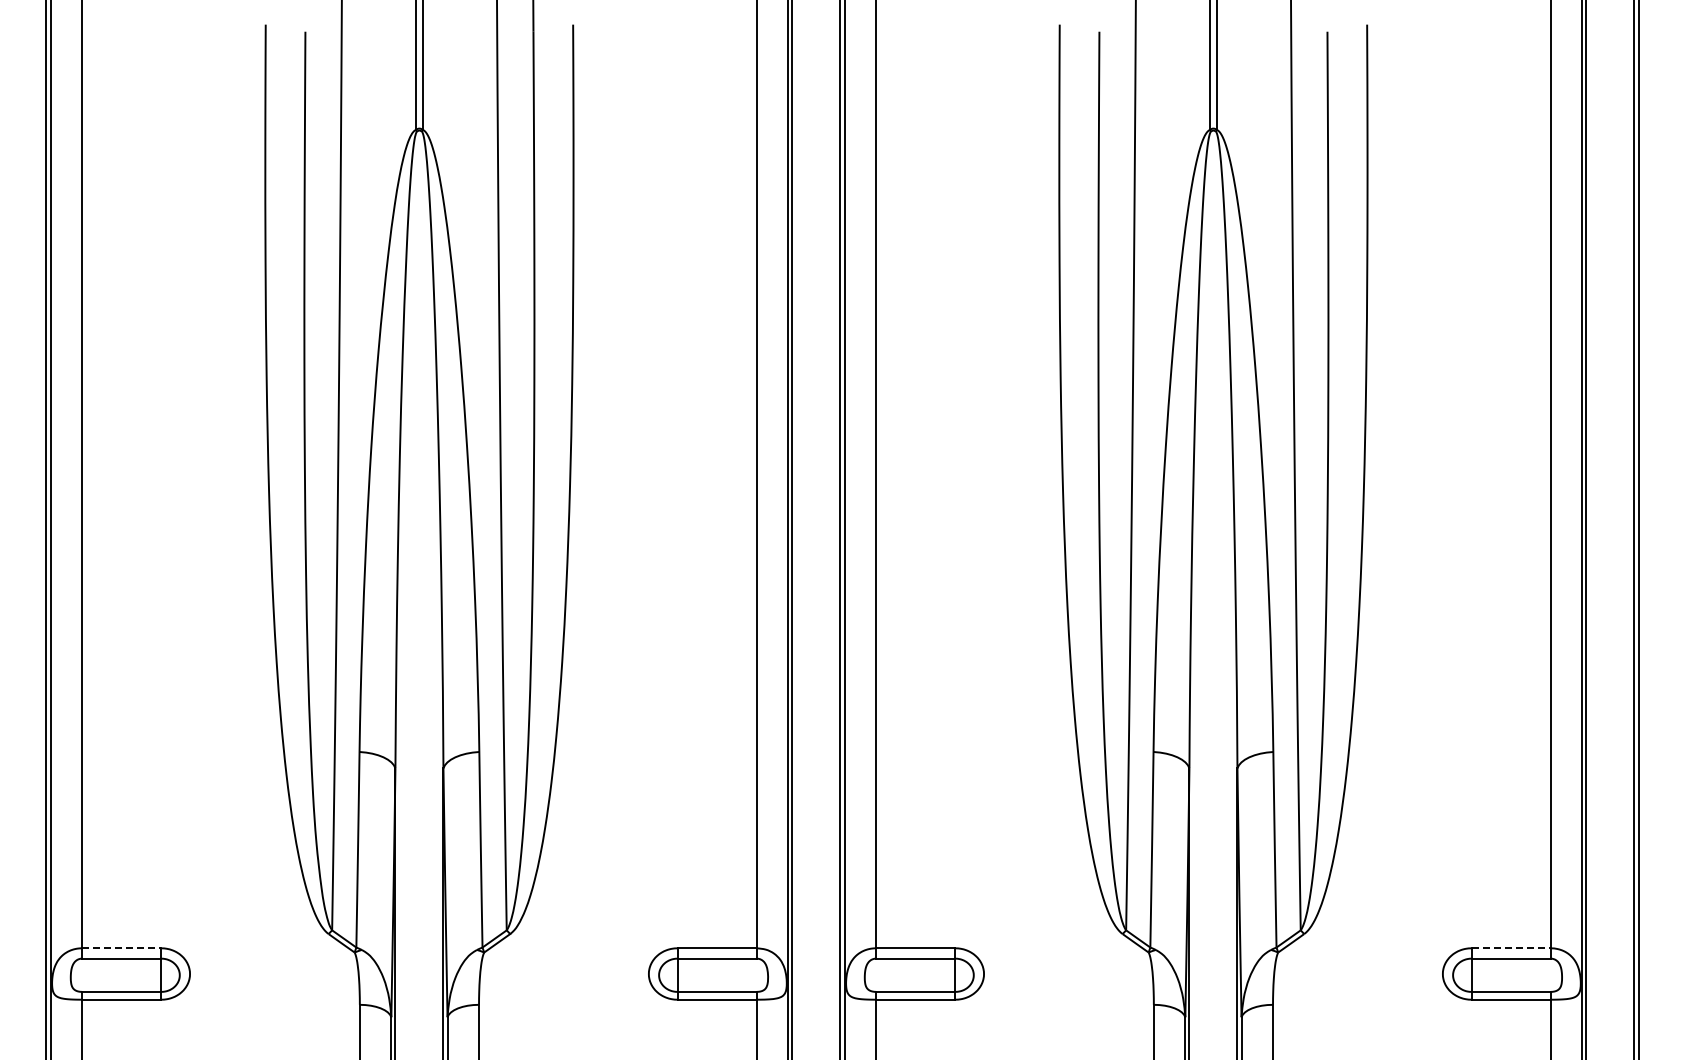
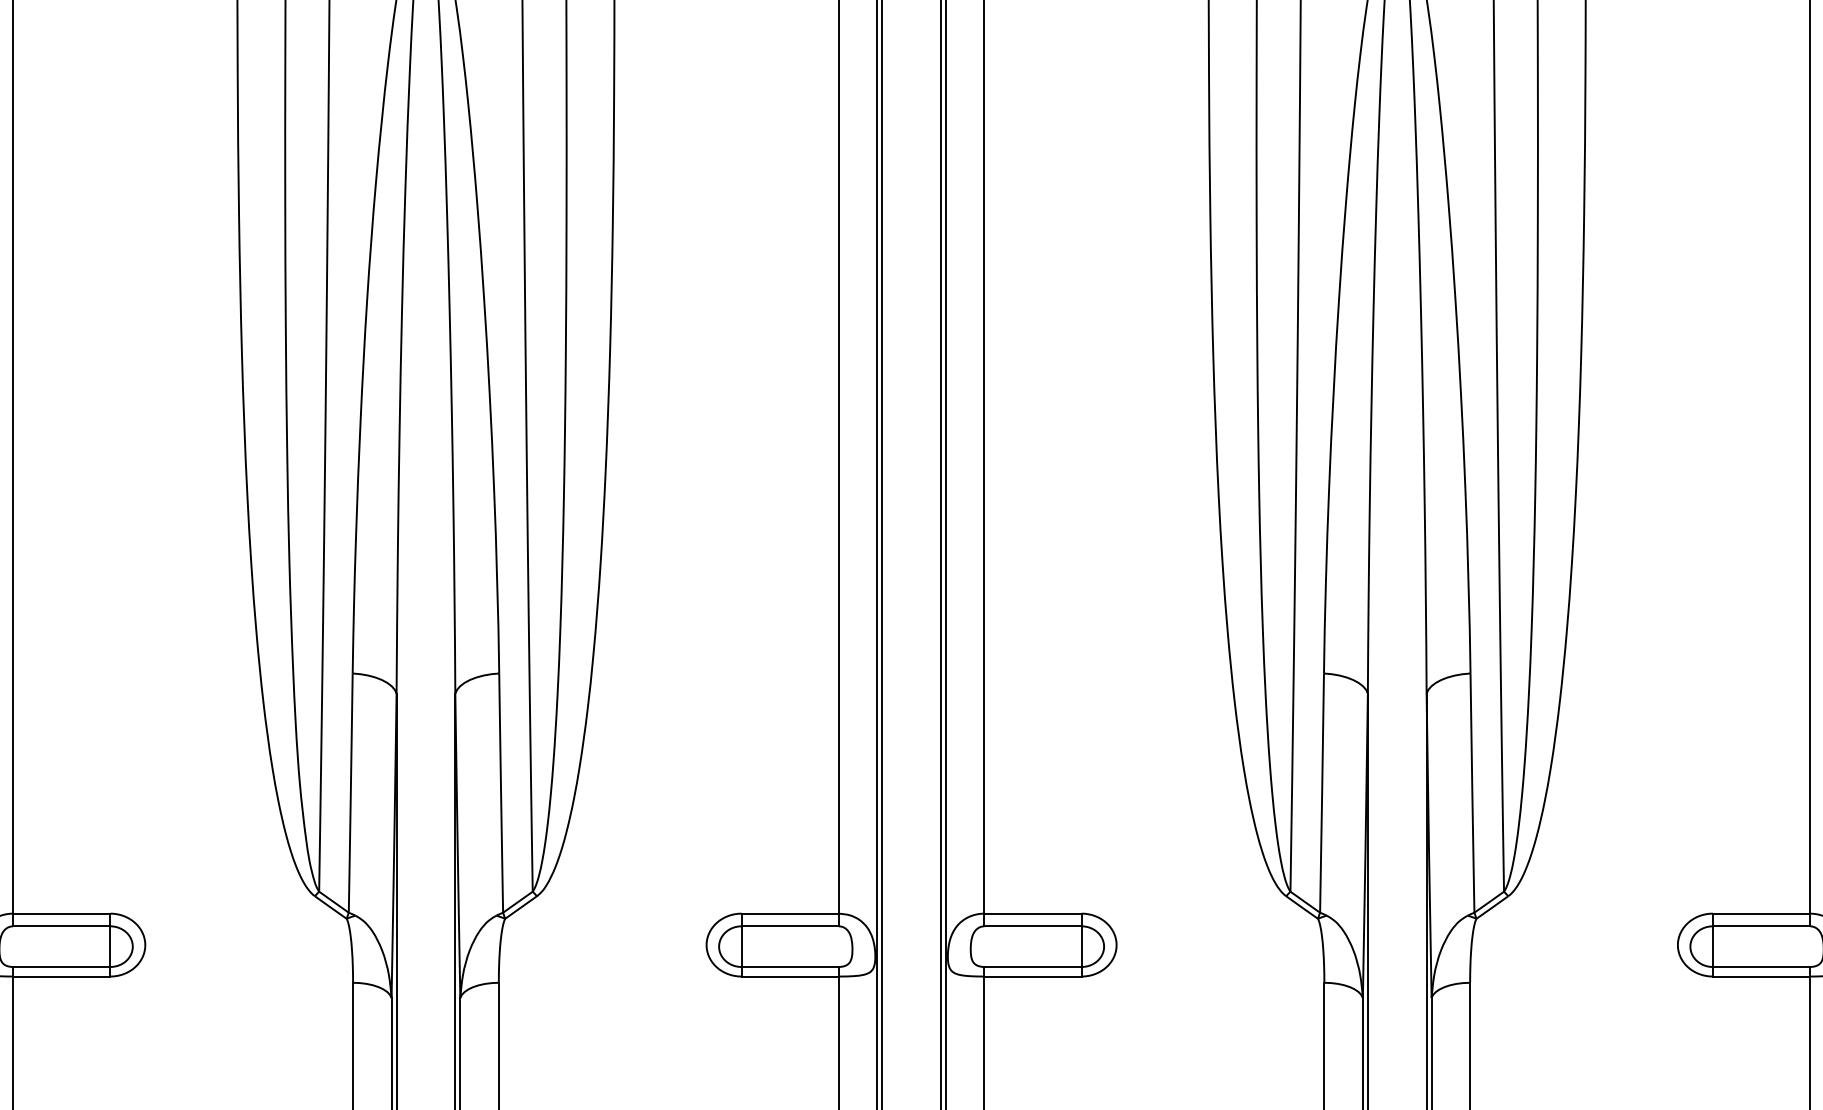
line: (121, 948) -> (61, 913), dashed -> solid
line: (1511, 948) -> (1761, 913), dashed -> solid

